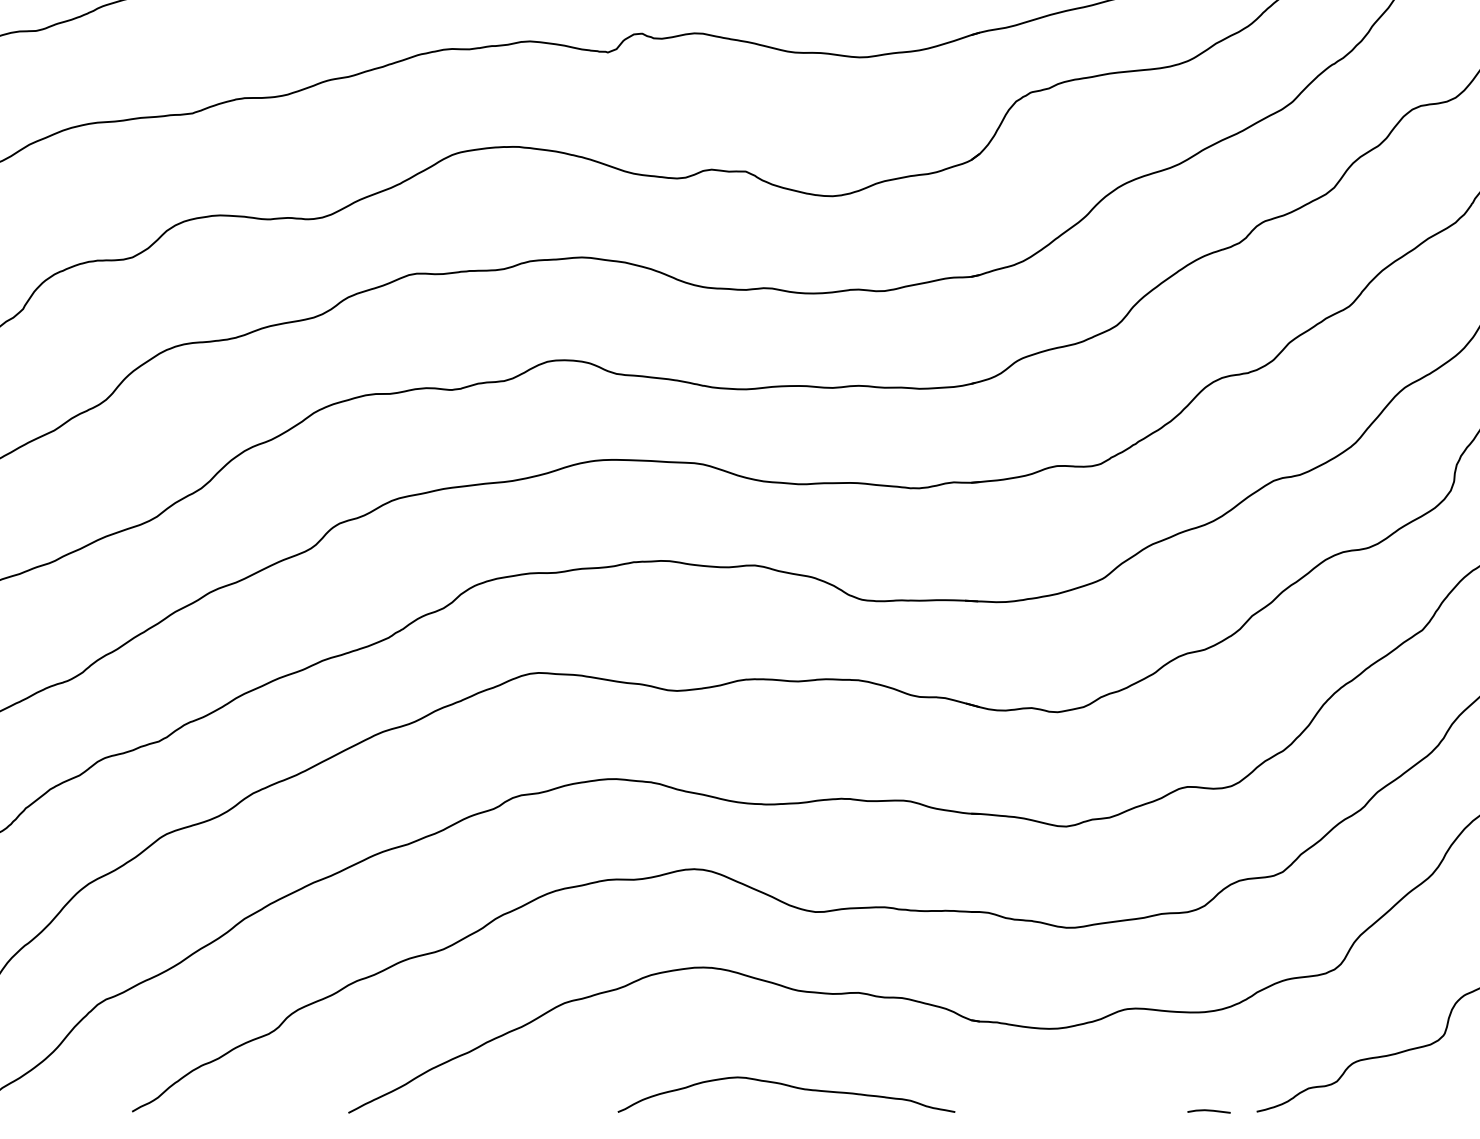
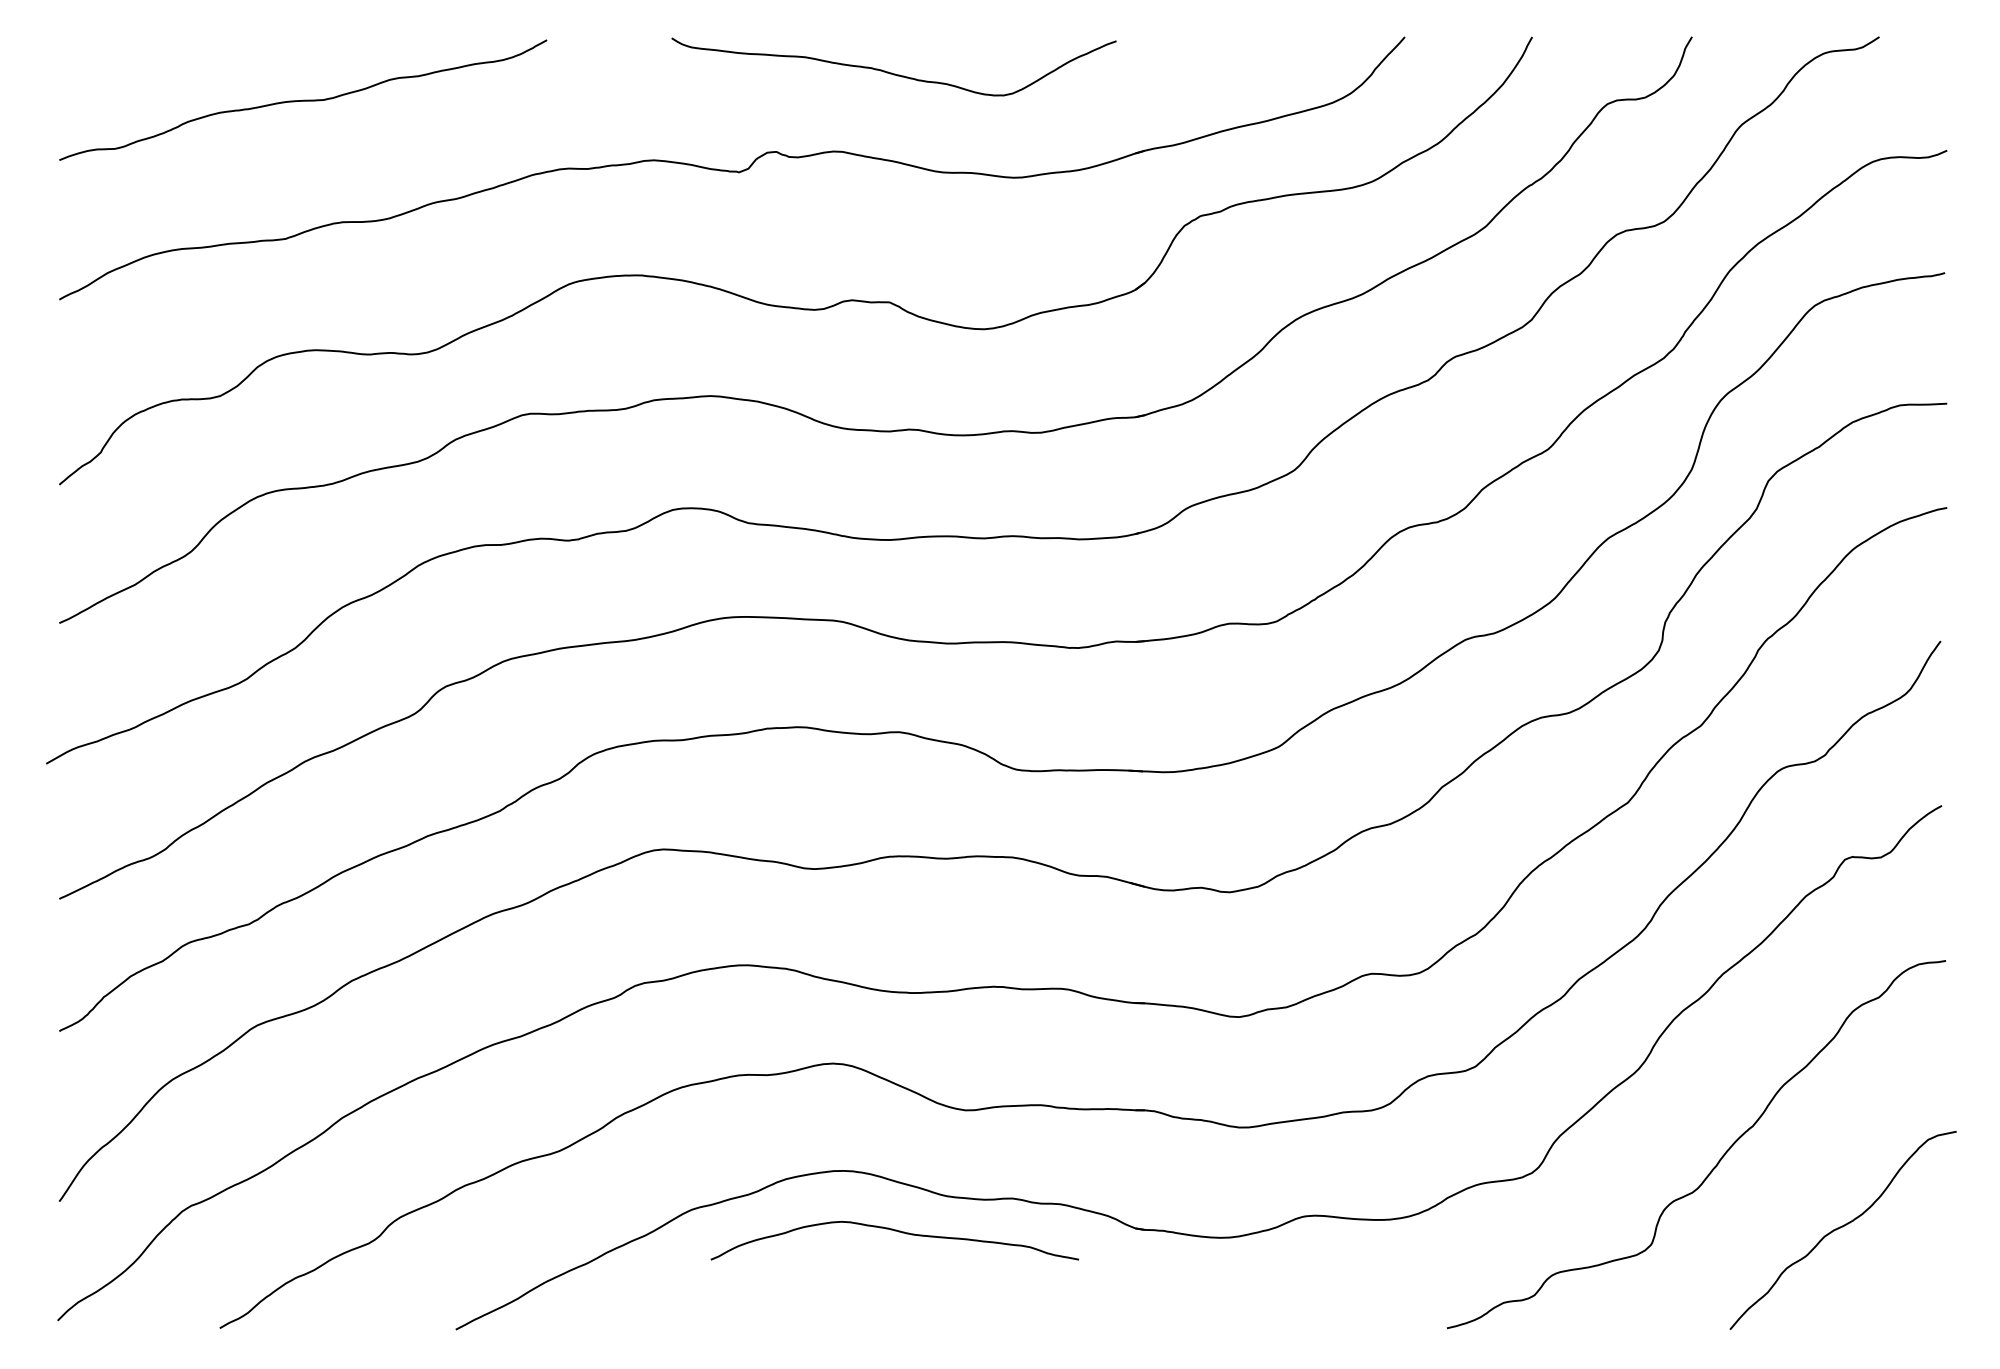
curve: (789, 1087) -> (898, 1232), moved
line: (1208, 1111) -> (1394, 1327), removed

